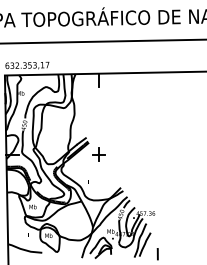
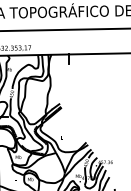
part: (98, 154) -> (69, 116), removed

